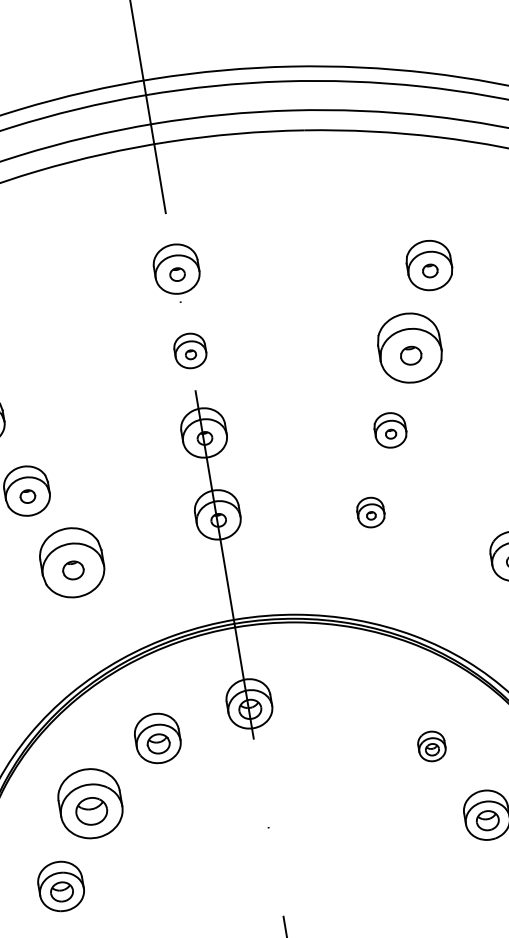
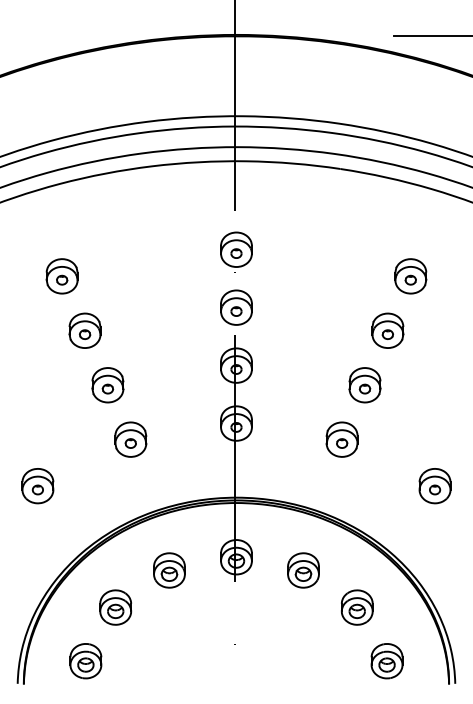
part: (409, 347) -> (387, 330), size x0.71
part: (190, 350) -> (236, 307), size x1.43
part: (389, 430) -> (364, 385), size x1.43
part: (370, 512) -> (341, 439), size x1.67
part: (71, 562) -> (130, 439), size x0.71
part: (347, 706) -> (303, 570), added
part: (430, 746) -> (356, 607), size x1.67
part: (90, 803) -> (115, 607), size x0.71

